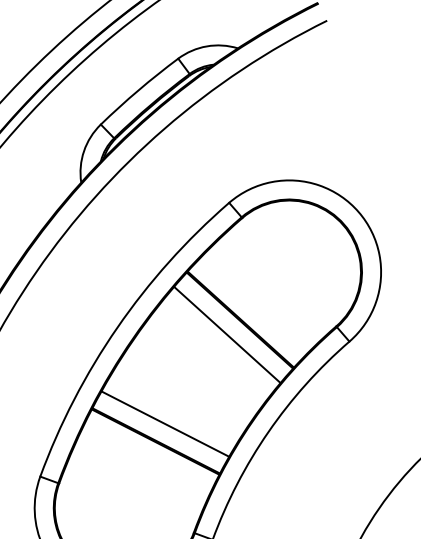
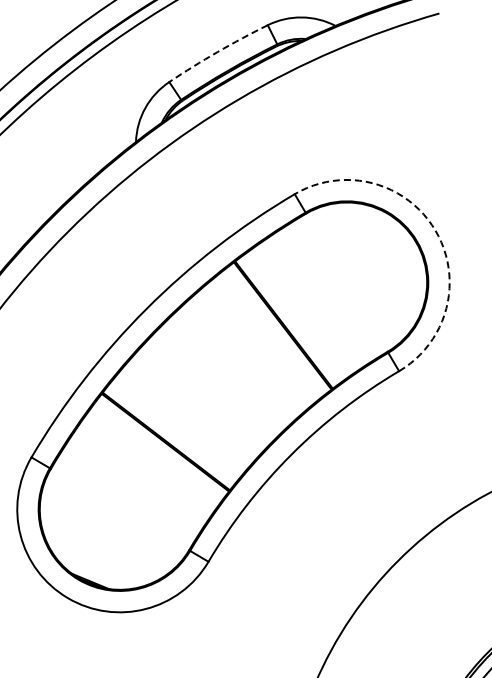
arc: (138, 90) -> (217, 52), solid -> dashed
arc: (358, 212) -> (435, 230), solid -> dashed
line: (226, 334) -> (265, 338), removed
line: (165, 423) -> (179, 424), removed

